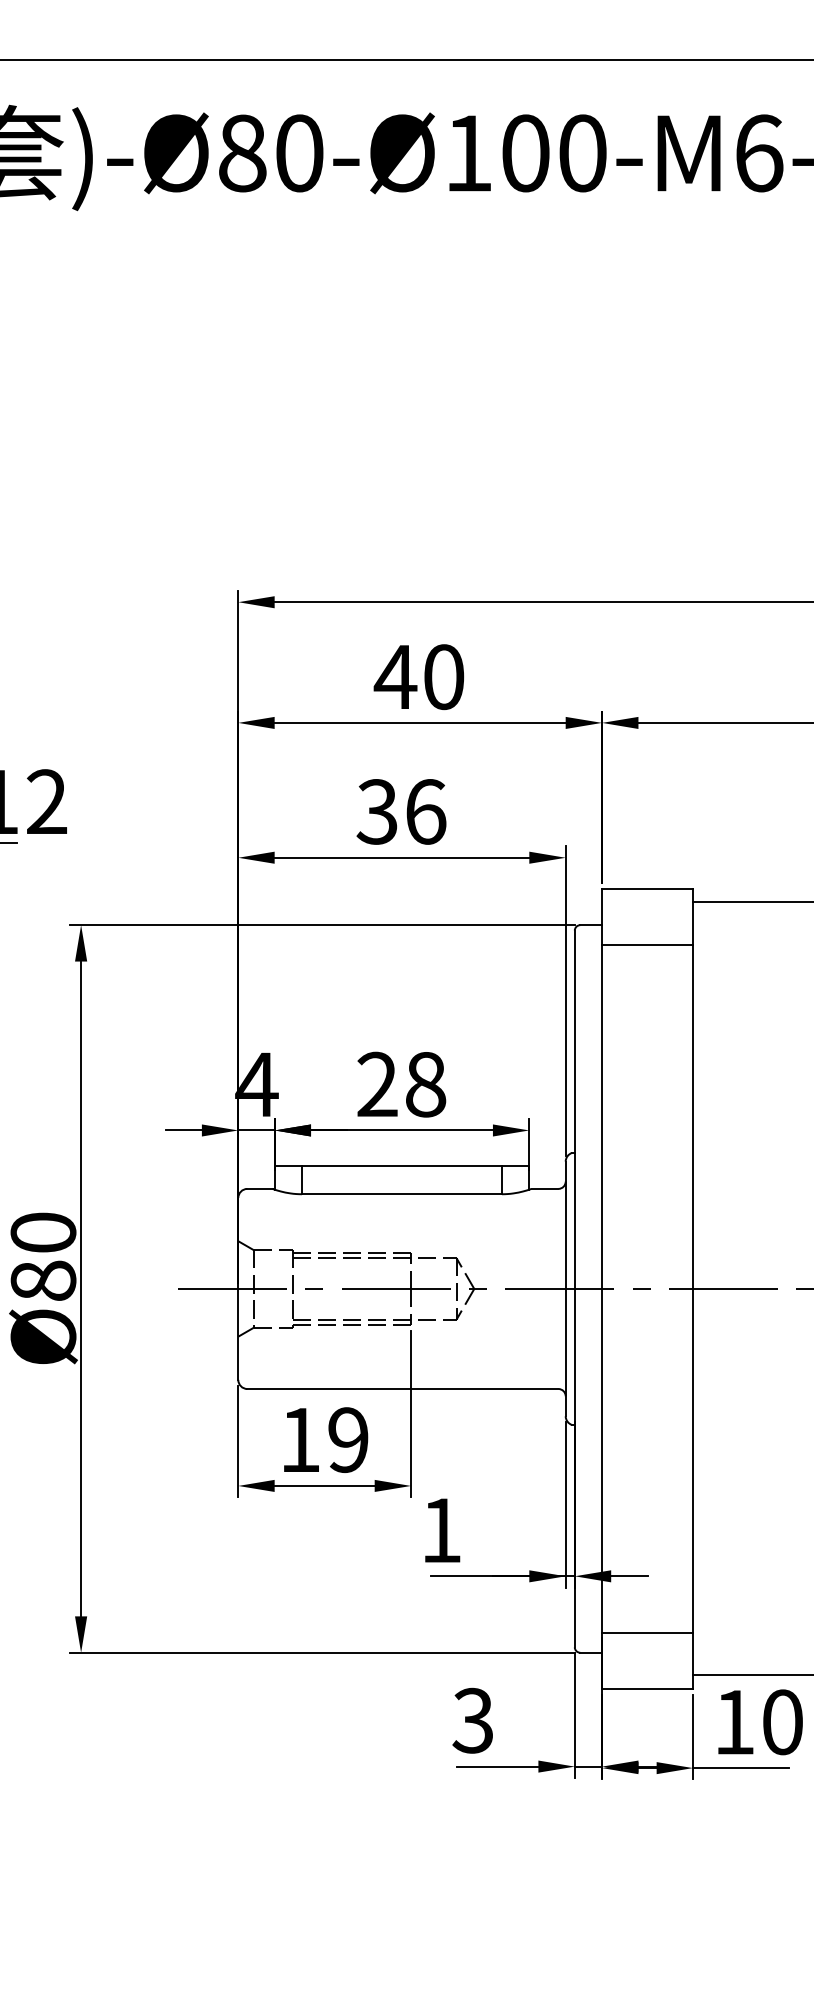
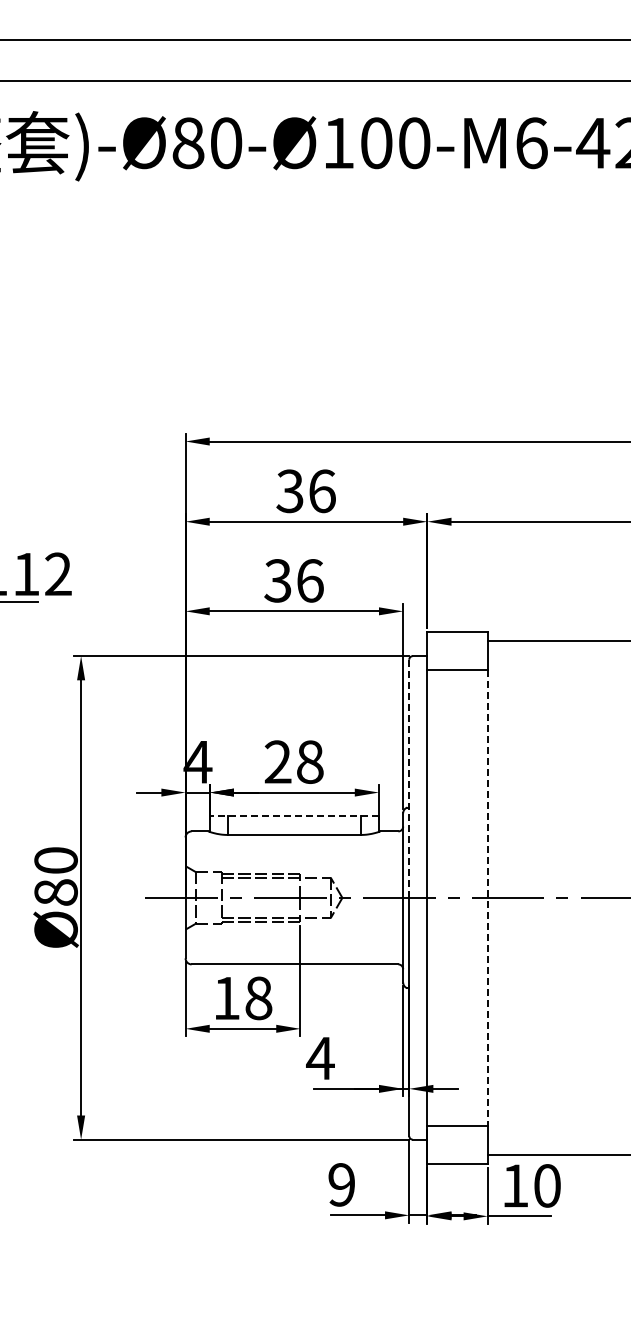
text: (418, 677) -> (305, 491), 40 -> 36
line: (575, 1109) -> (409, 778), solid -> dashed
line: (402, 1166) -> (294, 816), solid -> dashed
line: (692, 1289) -> (487, 898), solid -> dashed
text: (348, 1440) -> (258, 998), 19 -> 18
text: (441, 1530) -> (320, 1058), 1 -> 4
text: (472, 1720) -> (341, 1184), 3 -> 9

